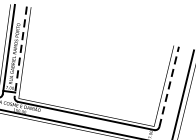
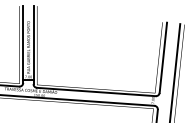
line: (20, 52) -> (33, 45), dashed -> solid
line: (169, 86) -> (163, 57), dashed -> solid

